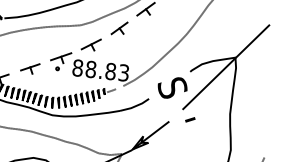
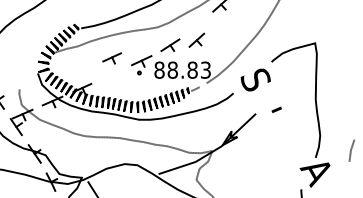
part: (119, 27) -> (196, 39), moved
line: (225, 66) -> (306, 53), removed
part: (29, 68) -> (111, 58), moved

